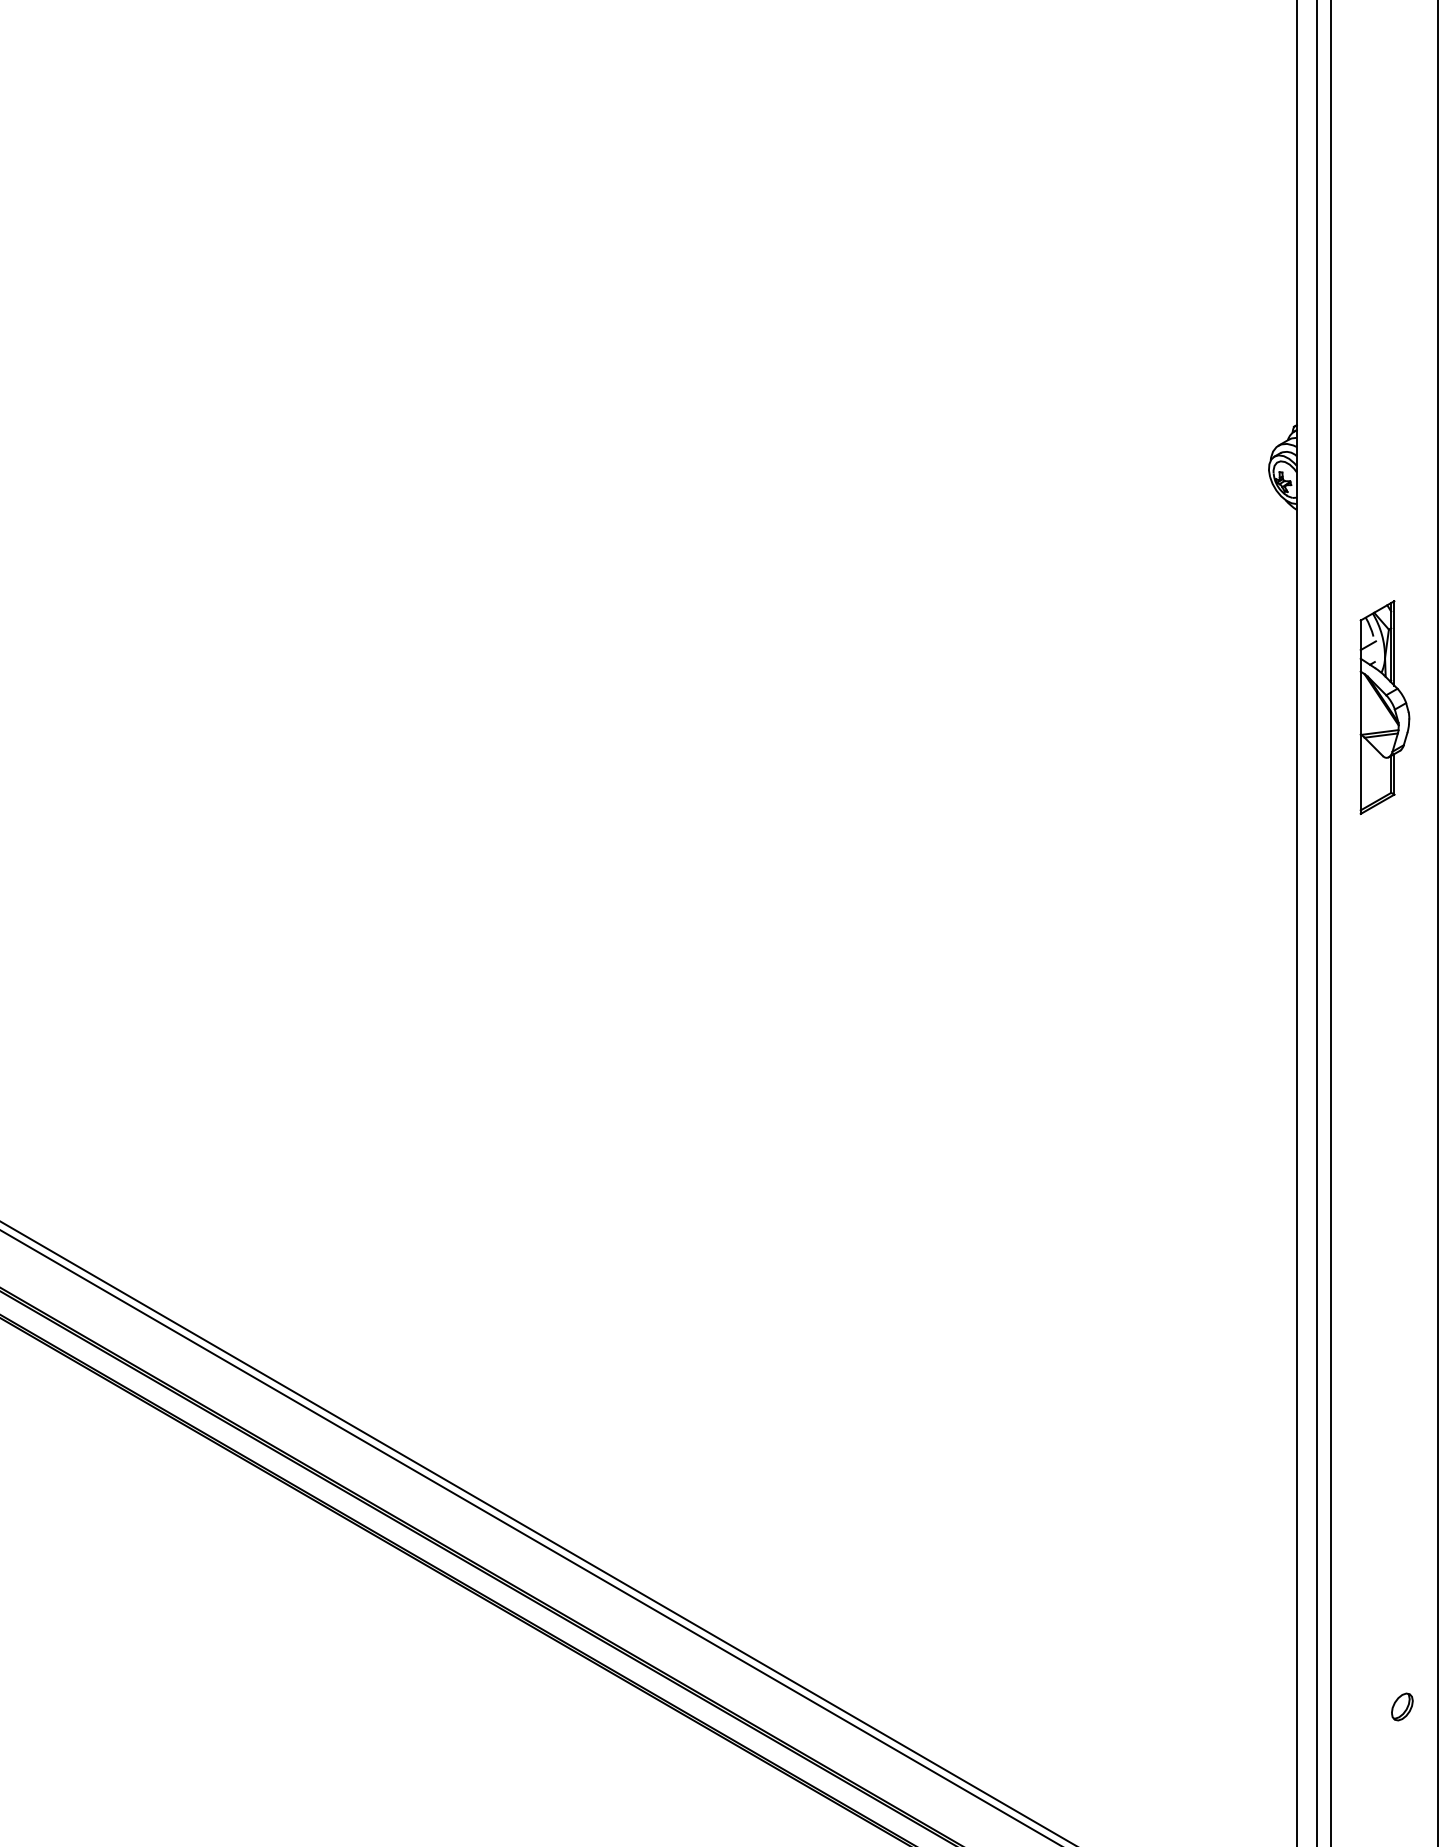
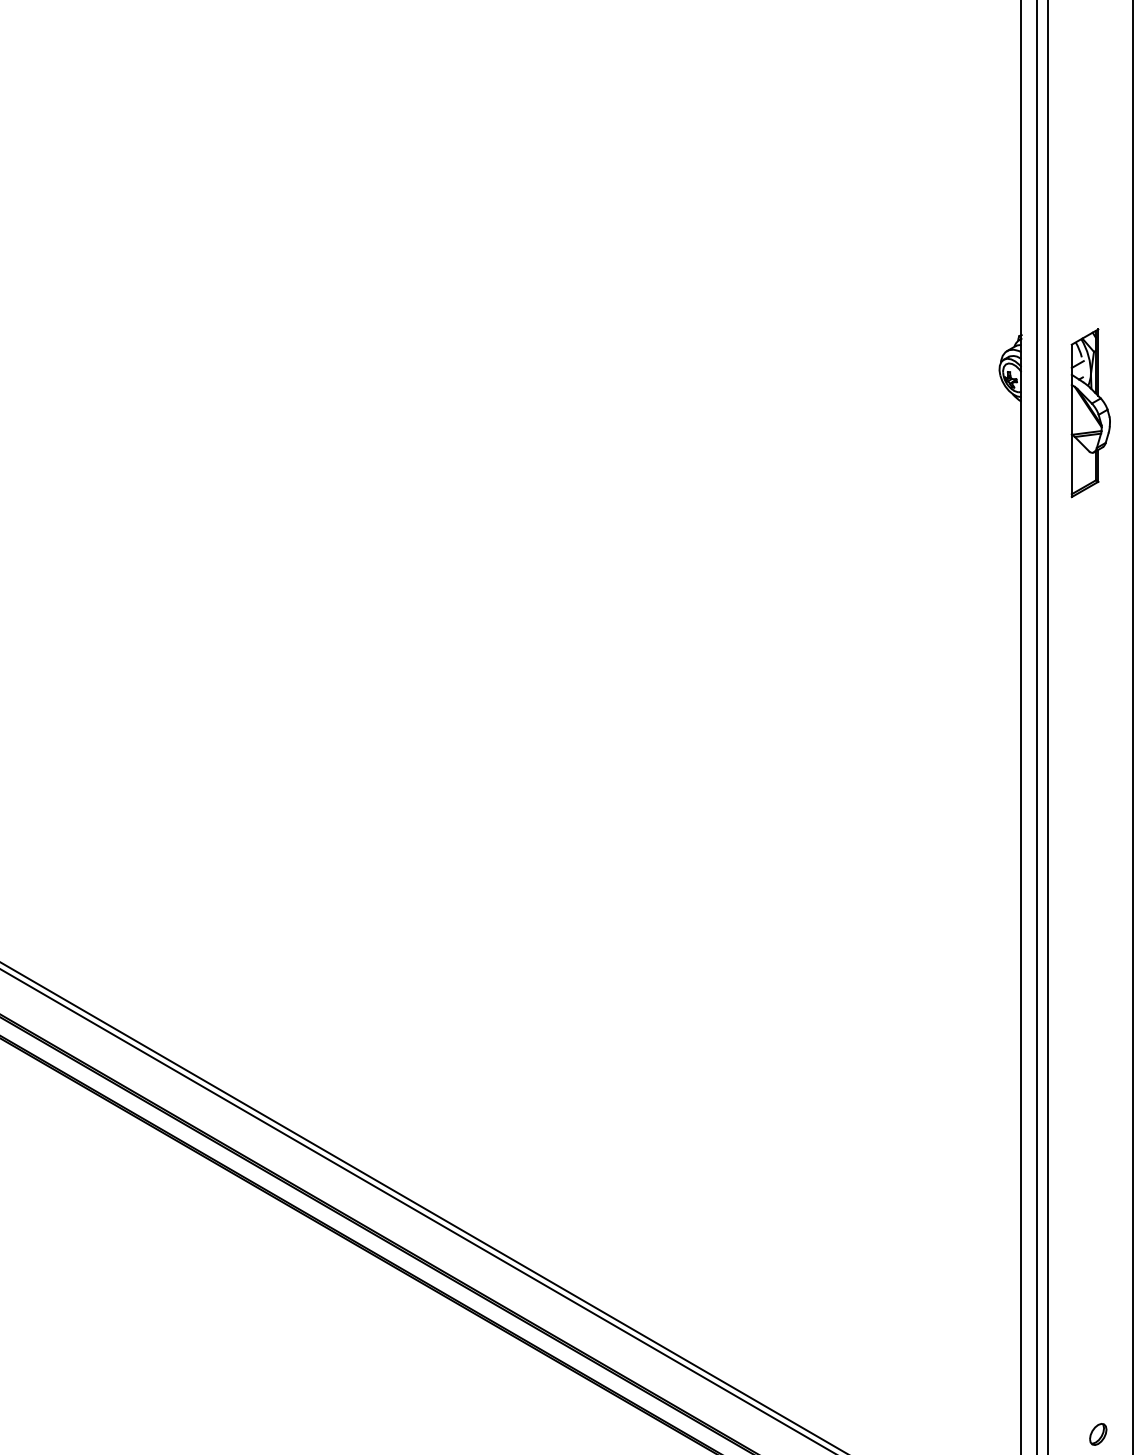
part: (1384, 707) -> (1090, 413), moved
part: (1402, 1706) -> (1098, 1434), moved

